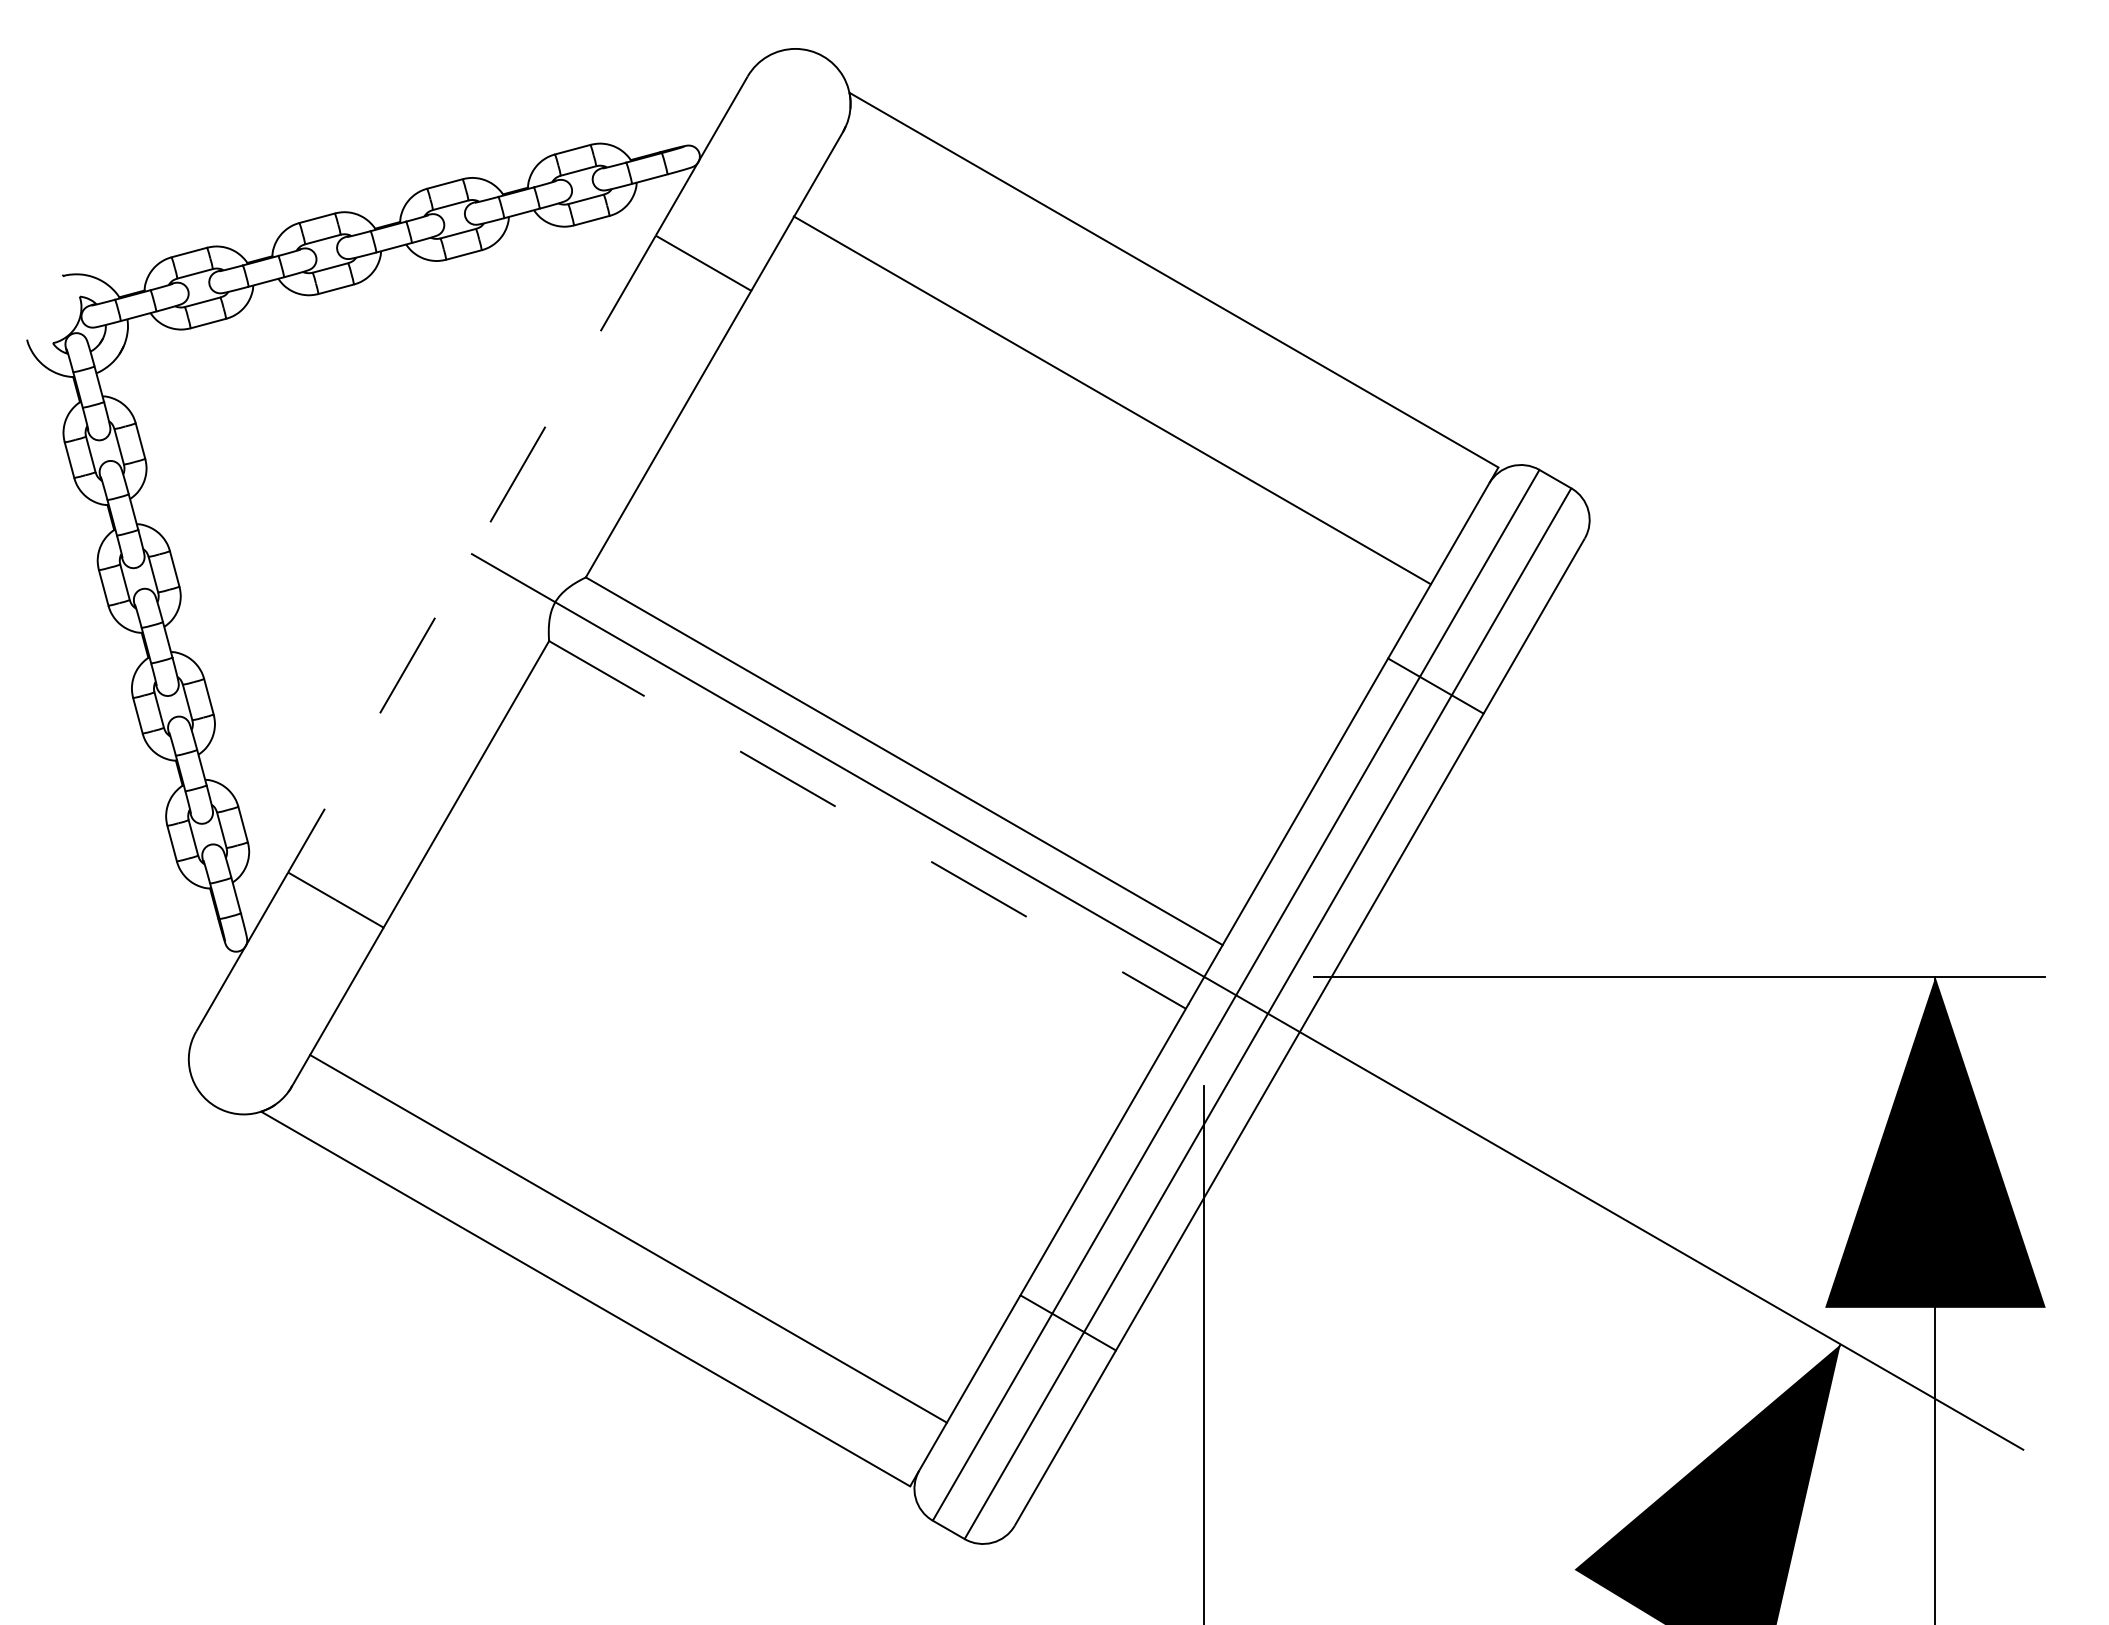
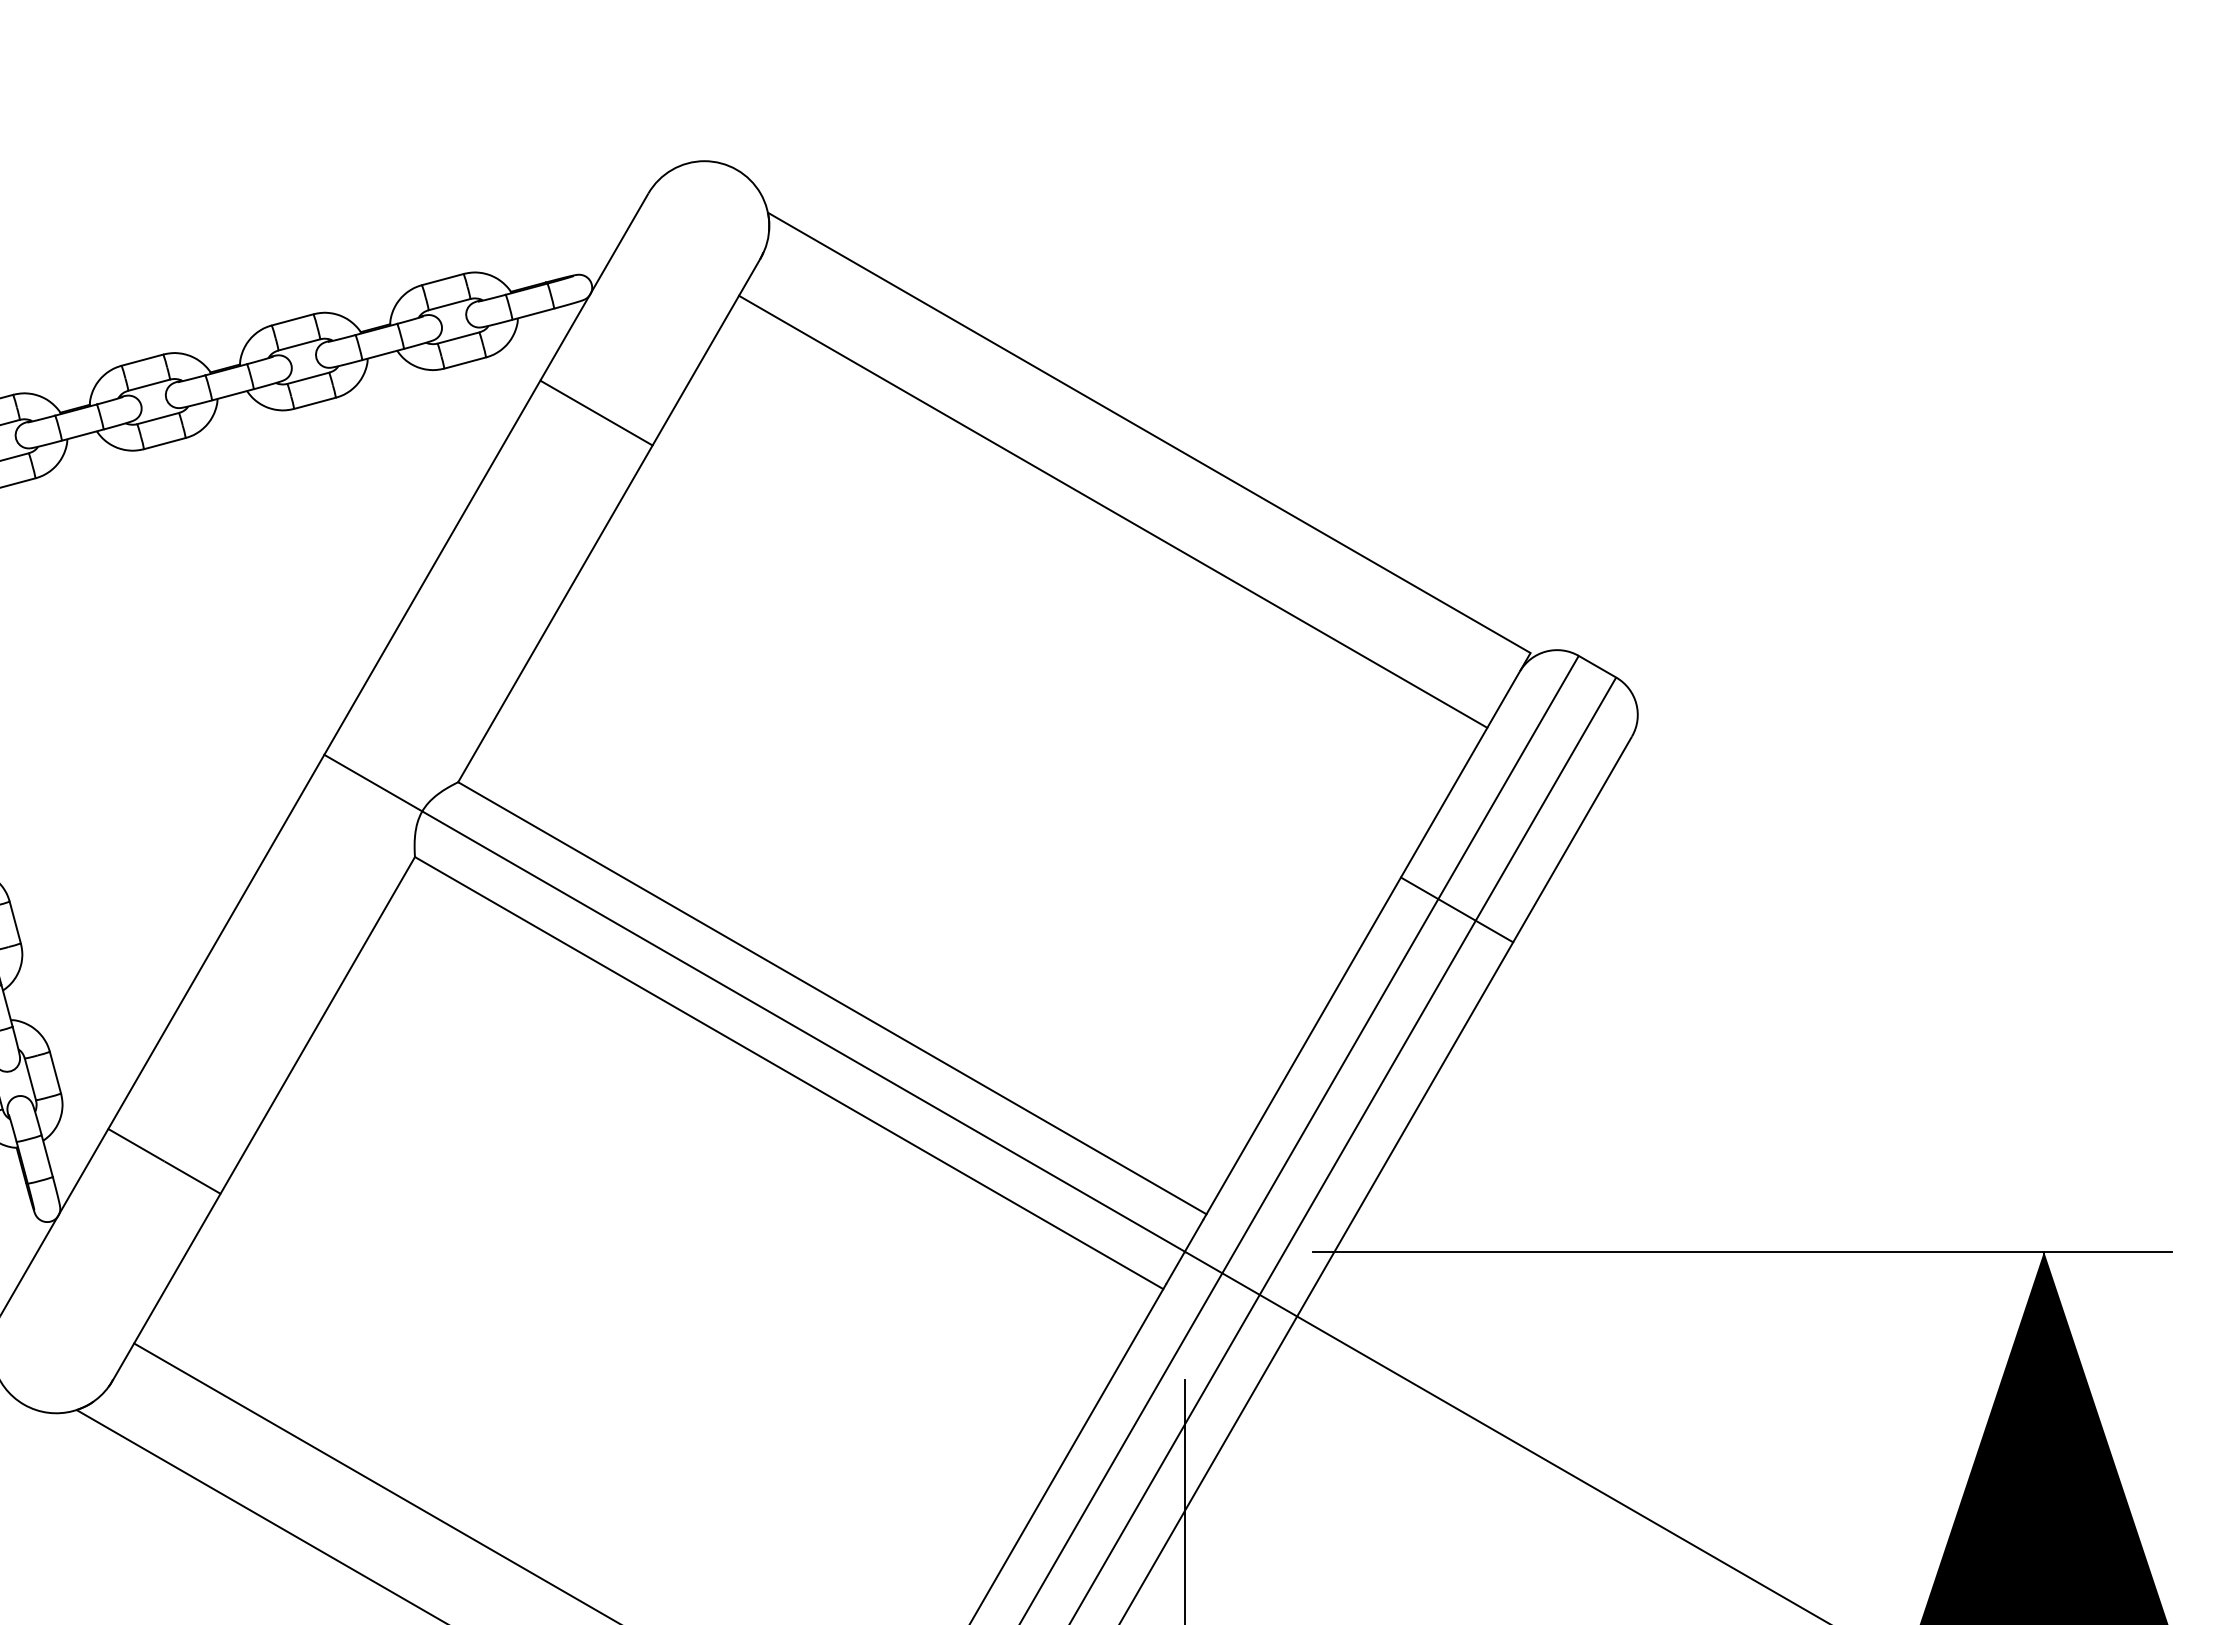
line: (1111, 400) -> (1112, 512), moved
line: (471, 554) -> (323, 755), dashed -> solid
line: (867, 824) -> (789, 1072), dashed -> solid

